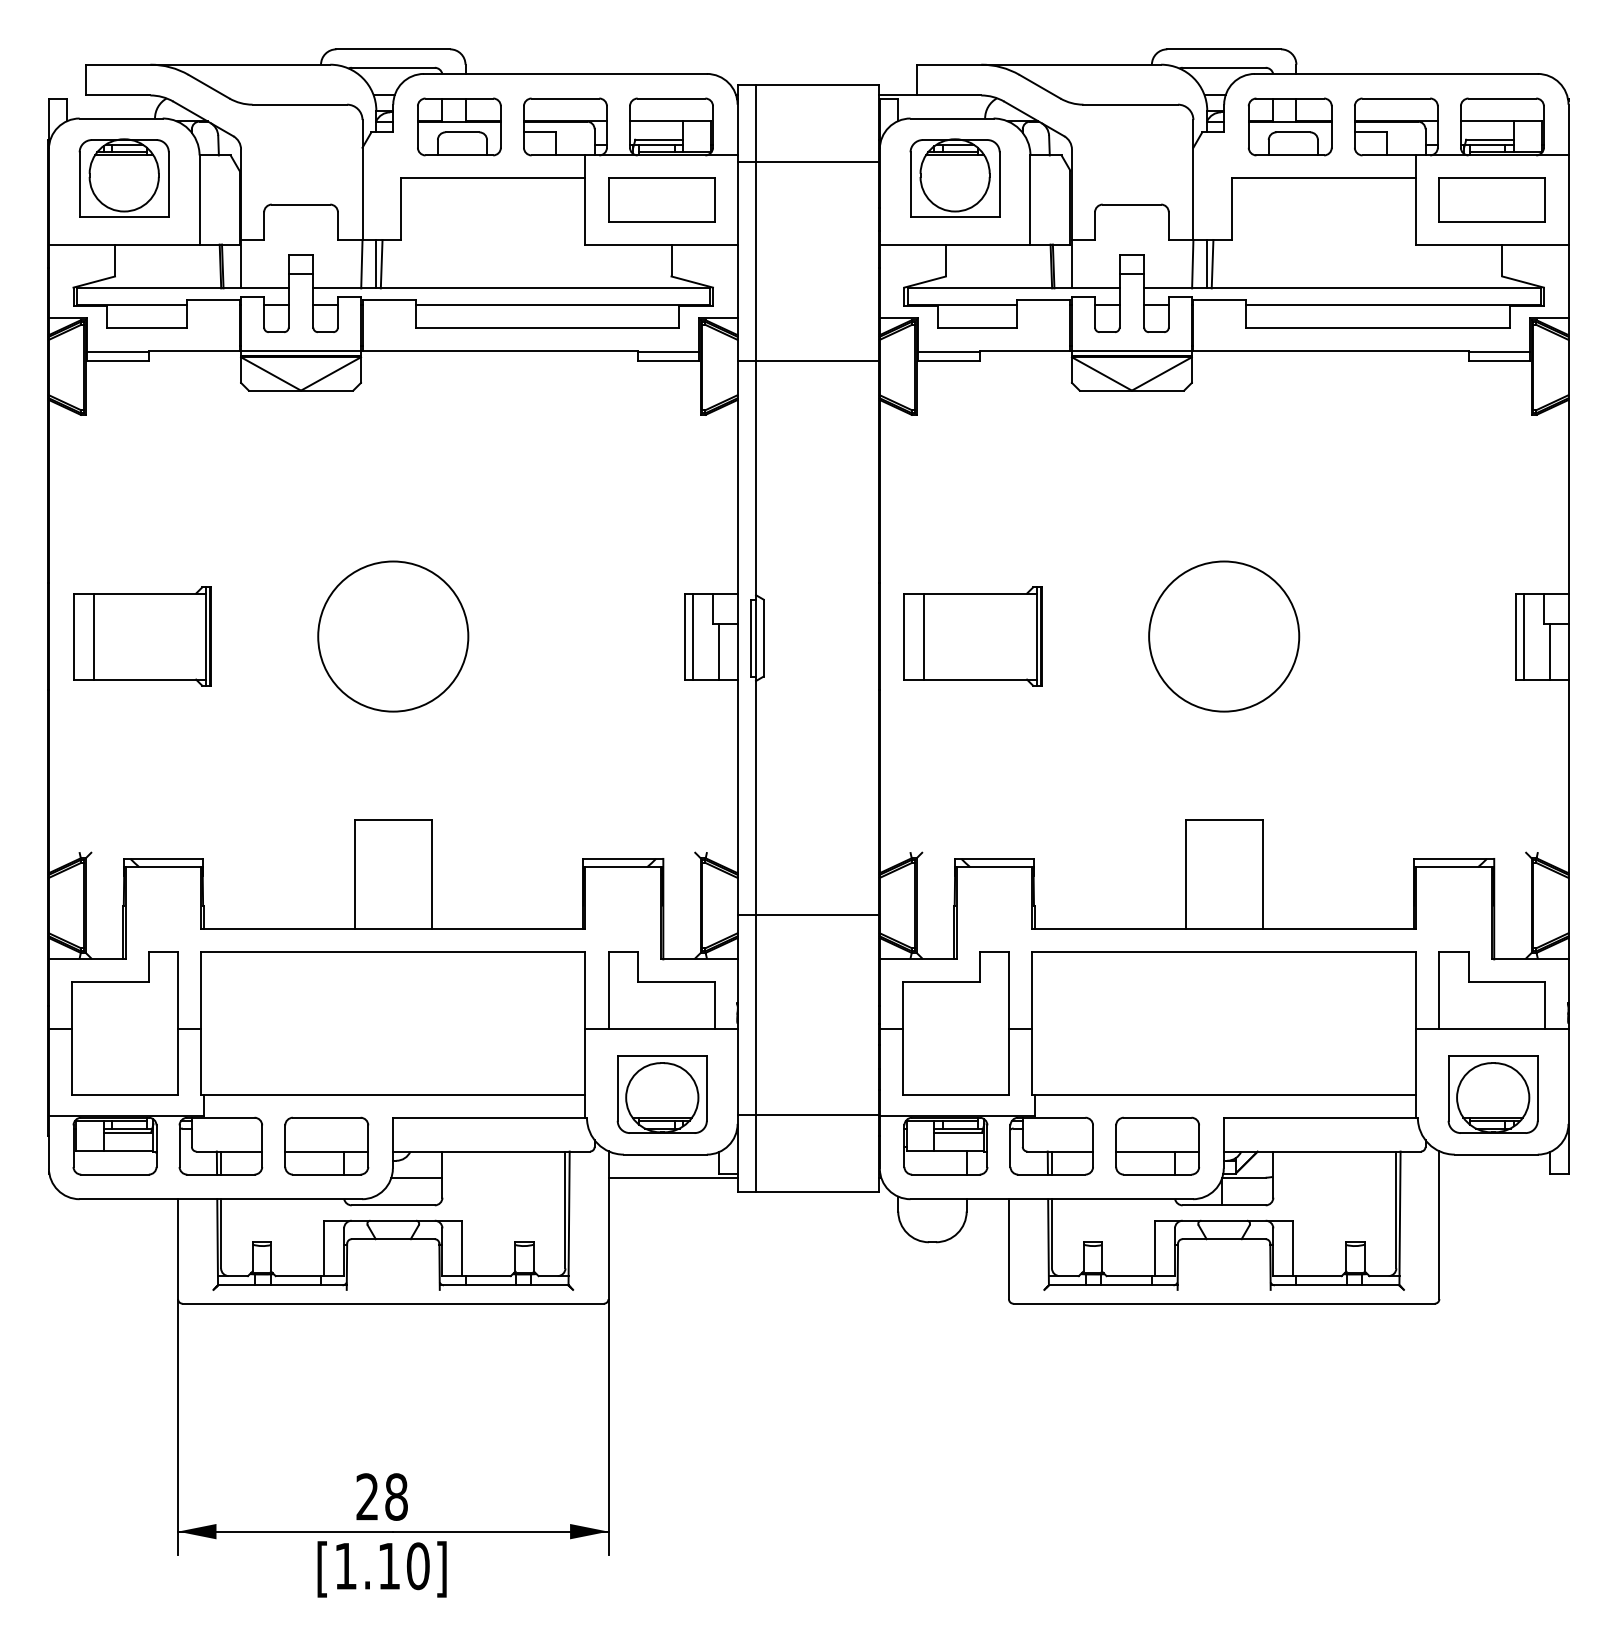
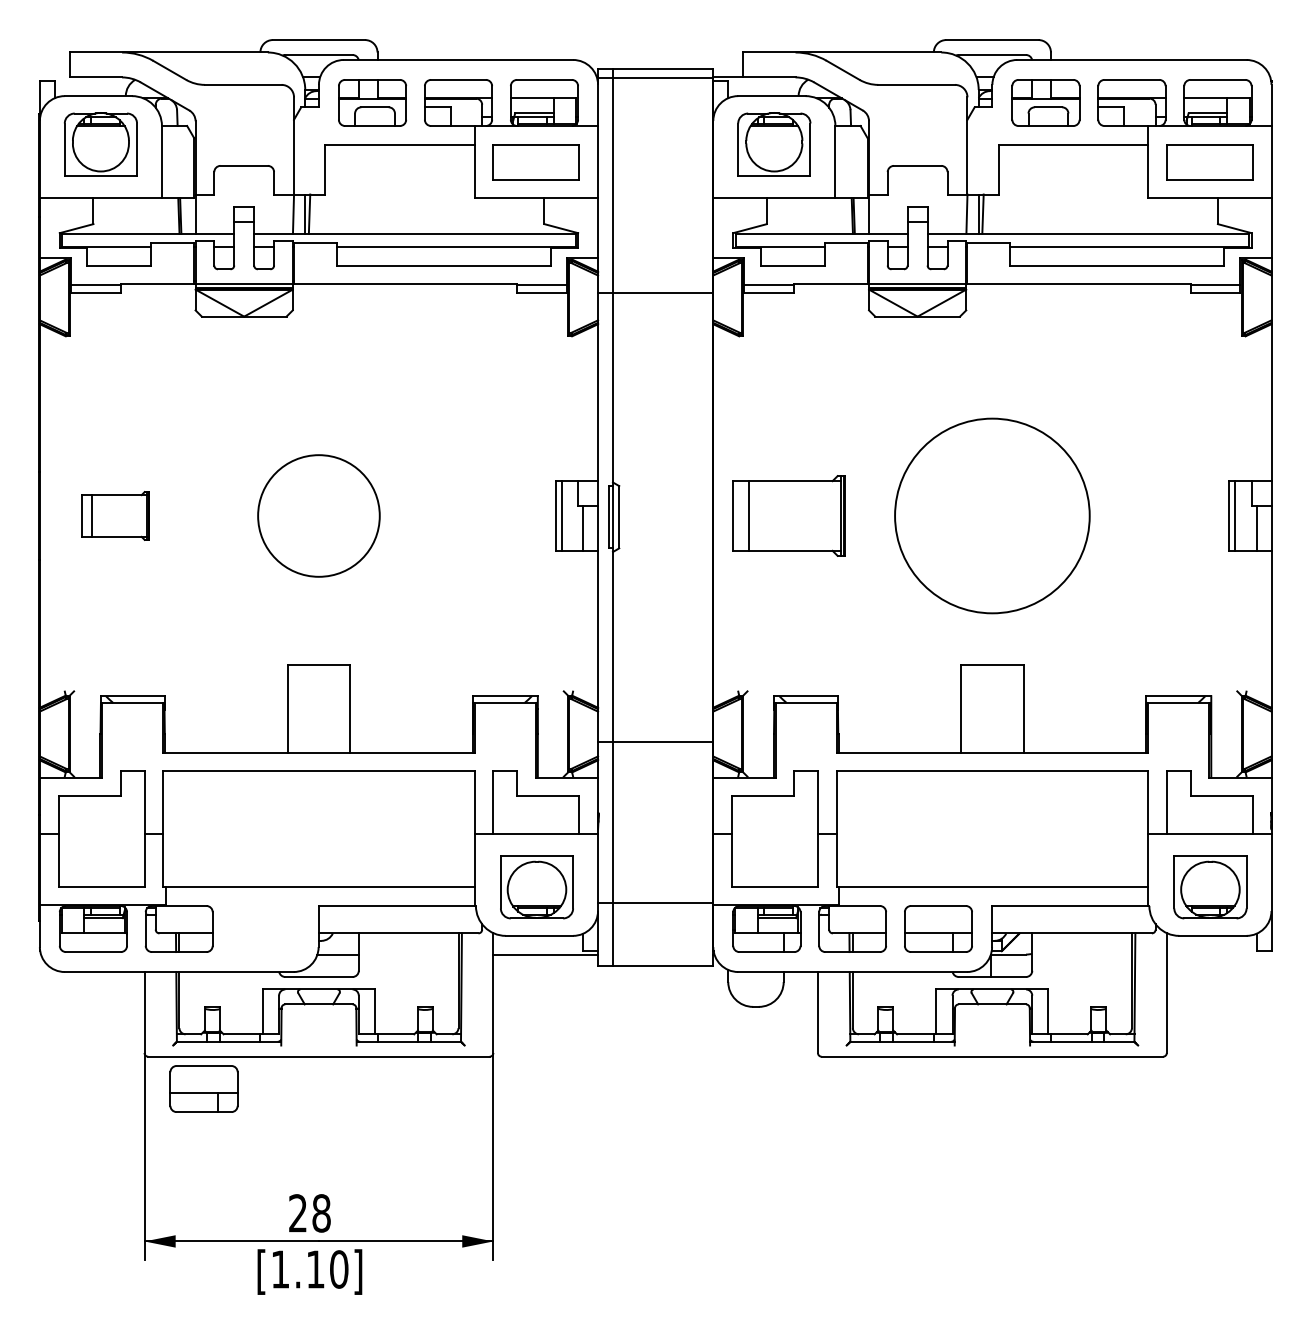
line: (808, 162) -> (655, 78), moved
part: (142, 635) -> (115, 515), size x0.6
circle: (1224, 635) -> (992, 515), size x1.6
part: (326, 1145) -> (203, 1088), moved

